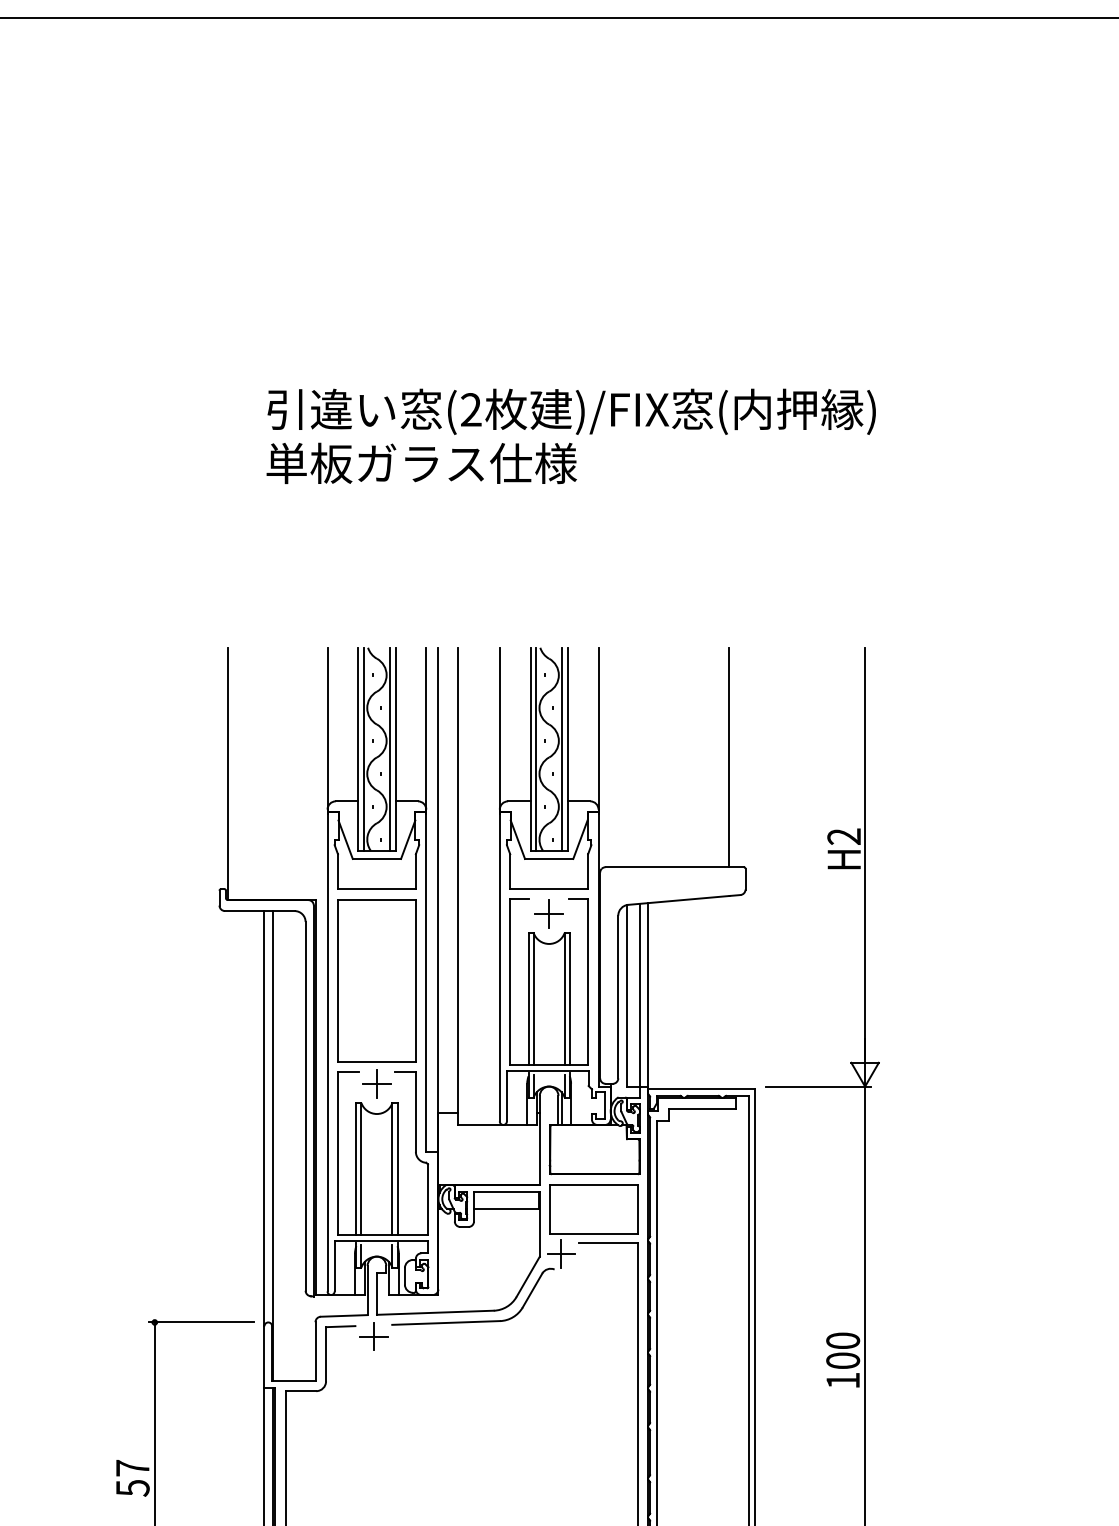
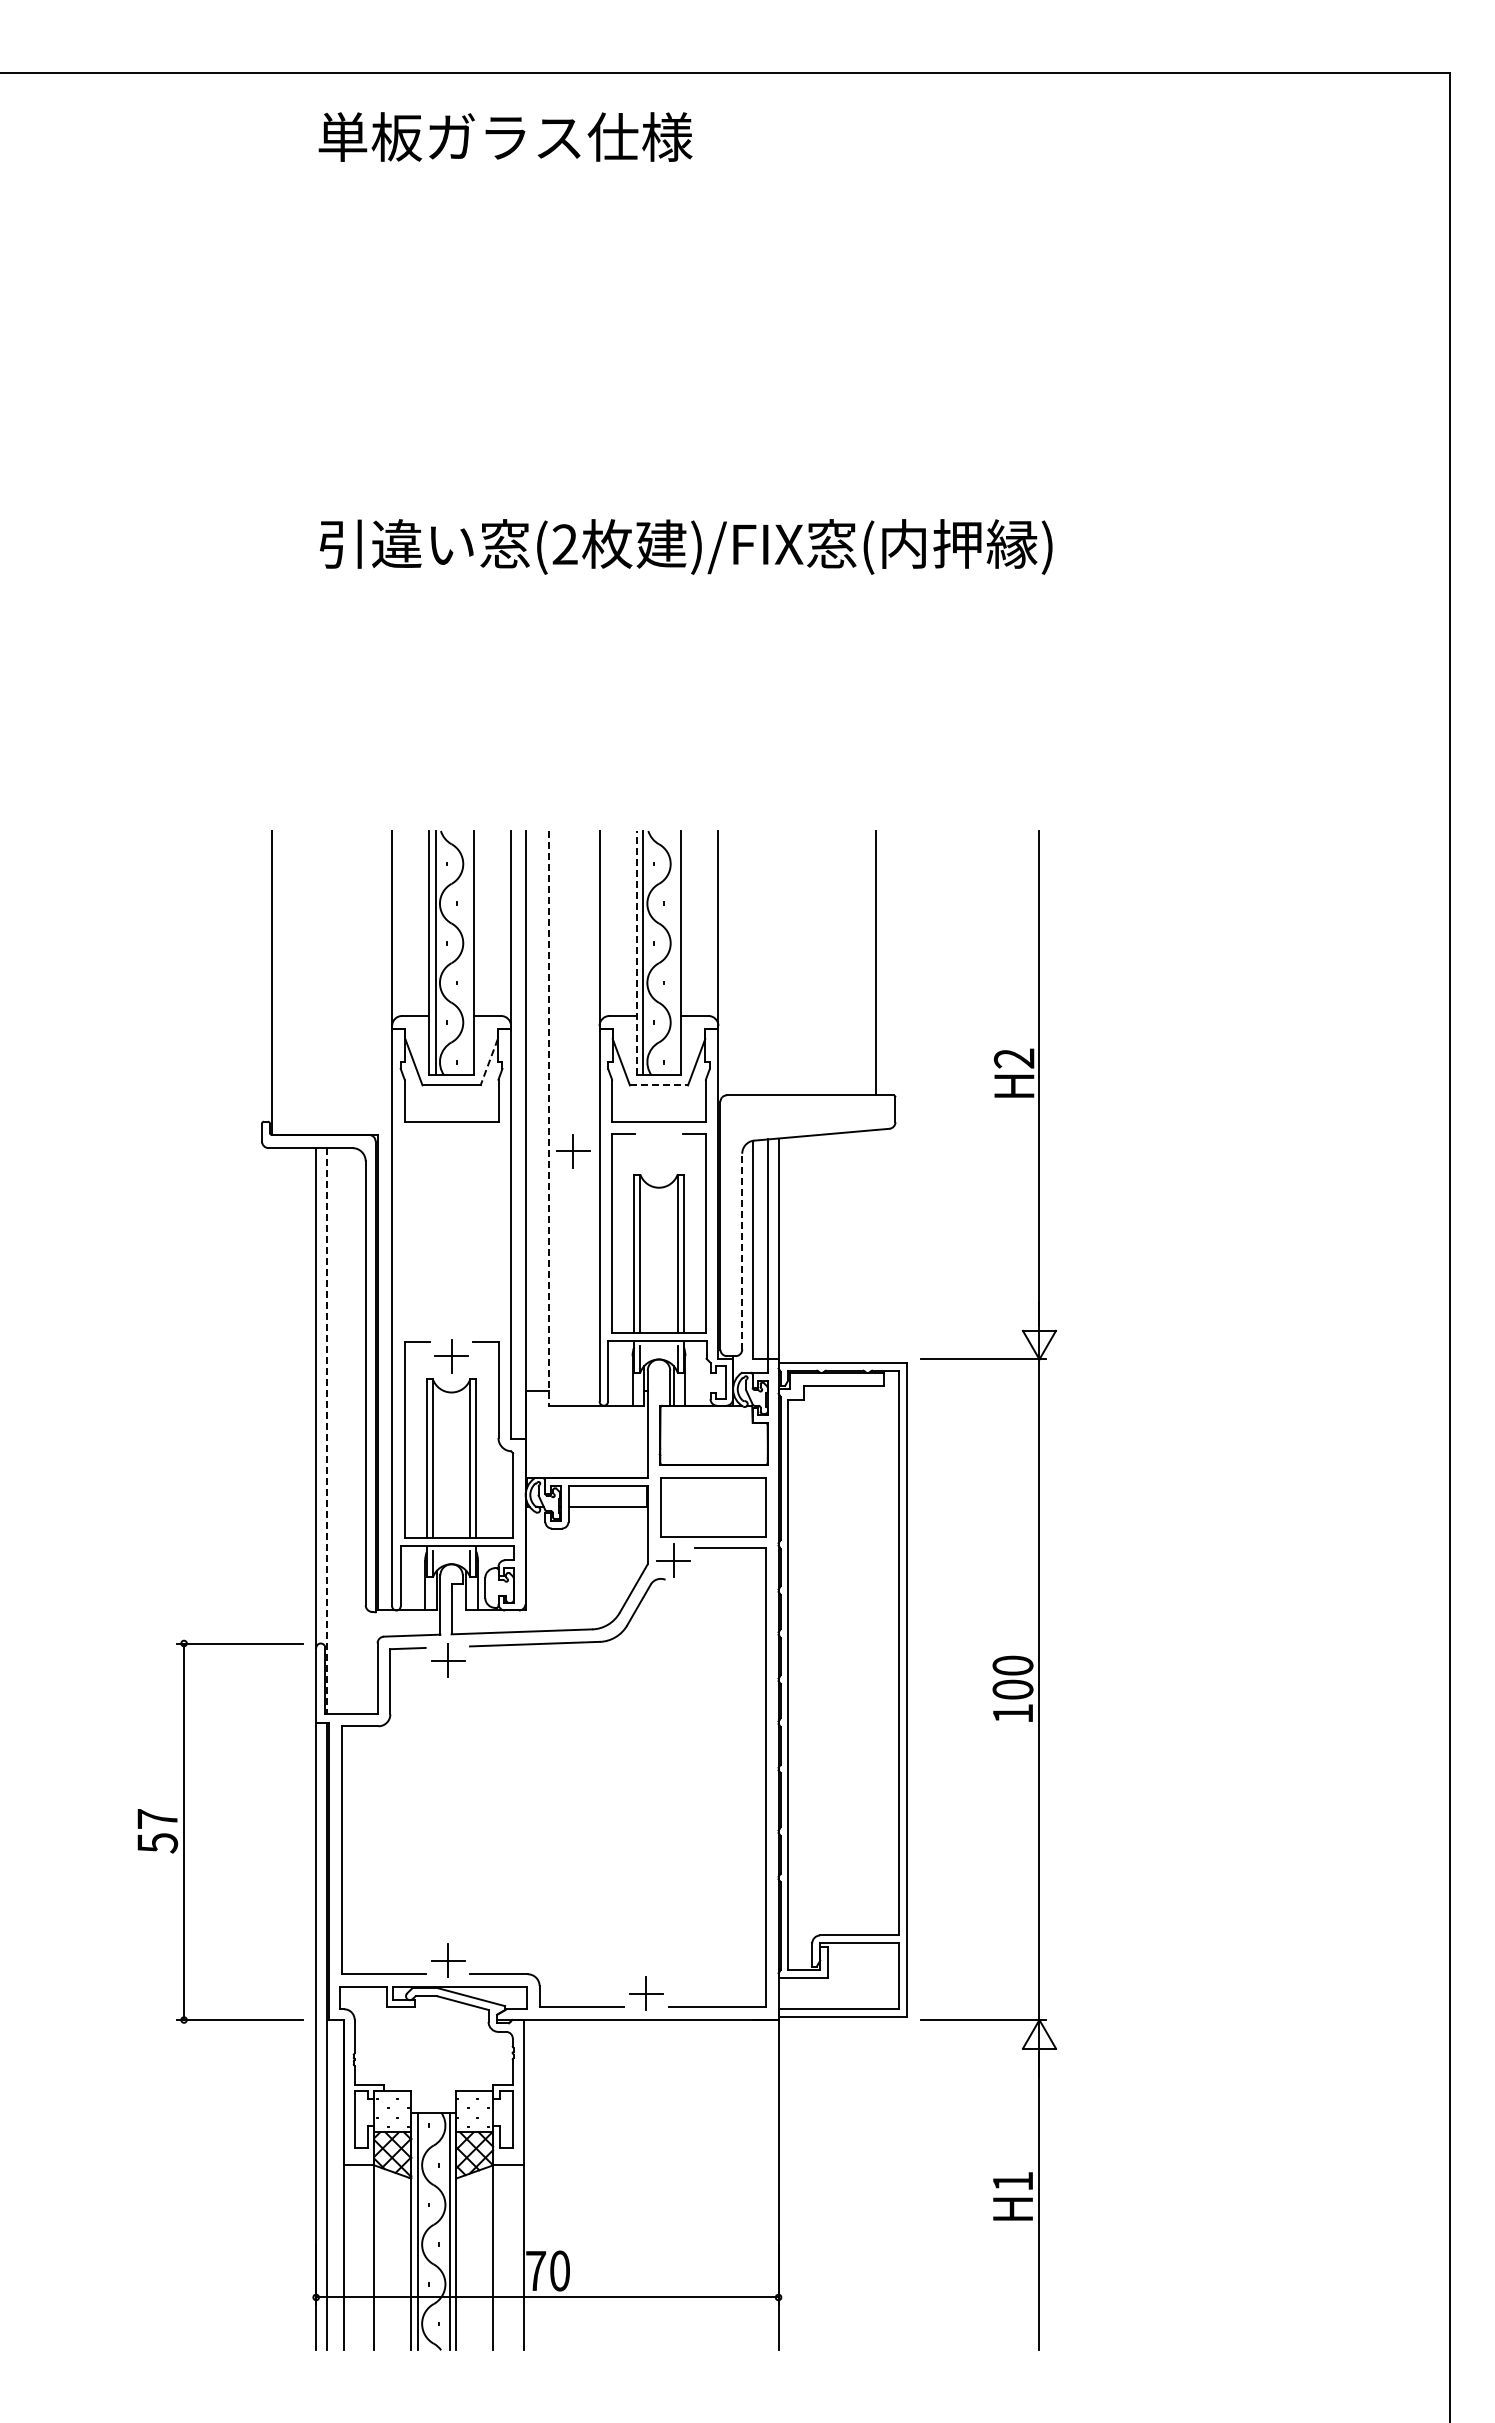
text: (421, 462) -> (505, 136), moved
line: (530, 748) -> (636, 952), solid -> dashed
line: (390, 749) -> (467, 953), removed
line: (562, 749) -> (674, 953), removed
line: (408, 839) -> (489, 1062), solid -> dashed
line: (549, 859) -> (659, 1085), solid -> dashed
line: (457, 886) -> (548, 1118), solid -> dashed
part: (549, 913) -> (573, 1151), moved
part: (376, 980) -> (451, 1231), removed
line: (618, 996) -> (742, 1251), solid -> dashed
line: (273, 1145) -> (326, 1430), solid -> dashed

